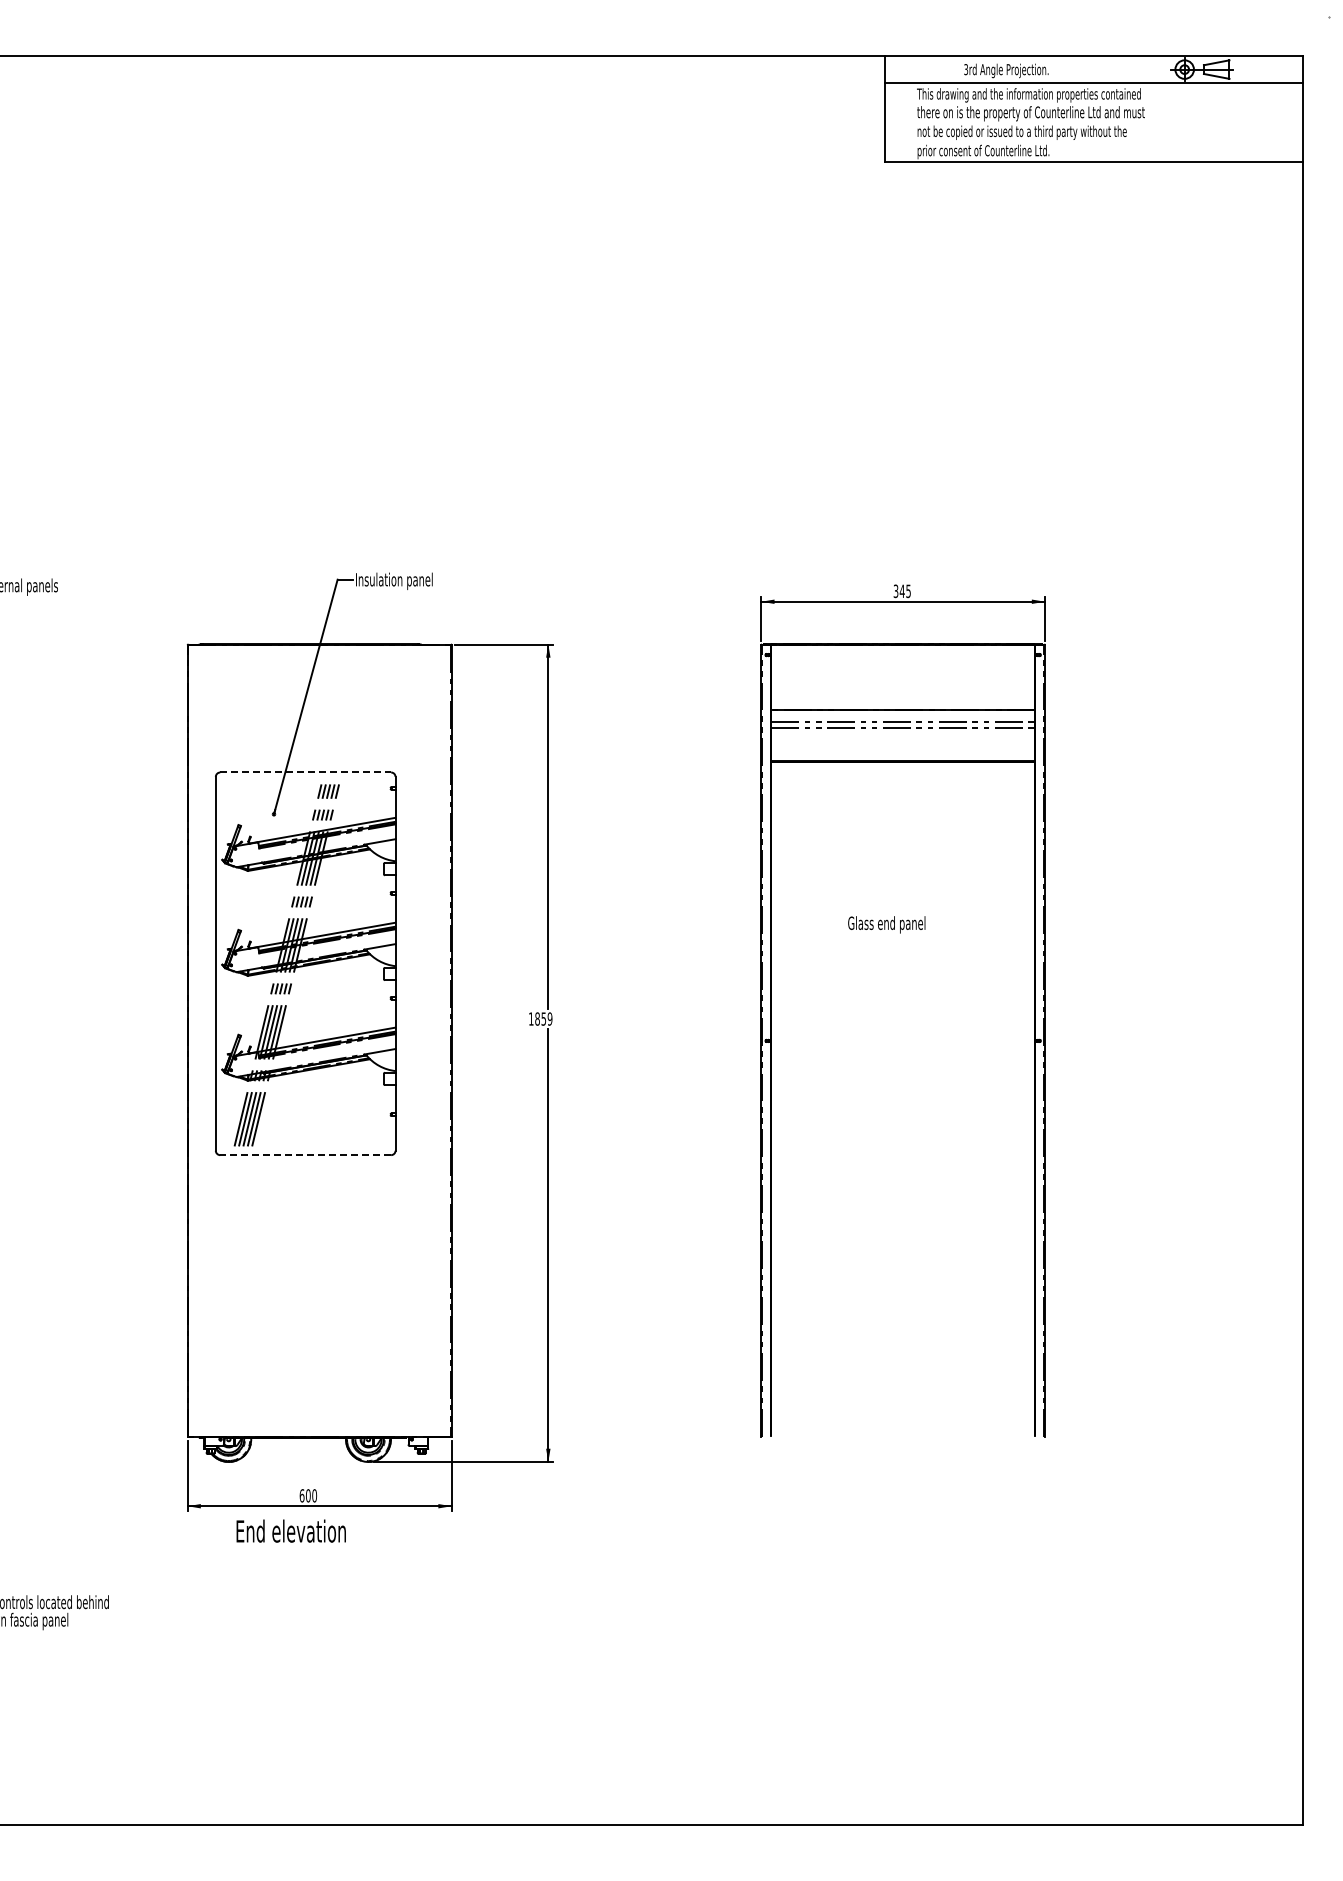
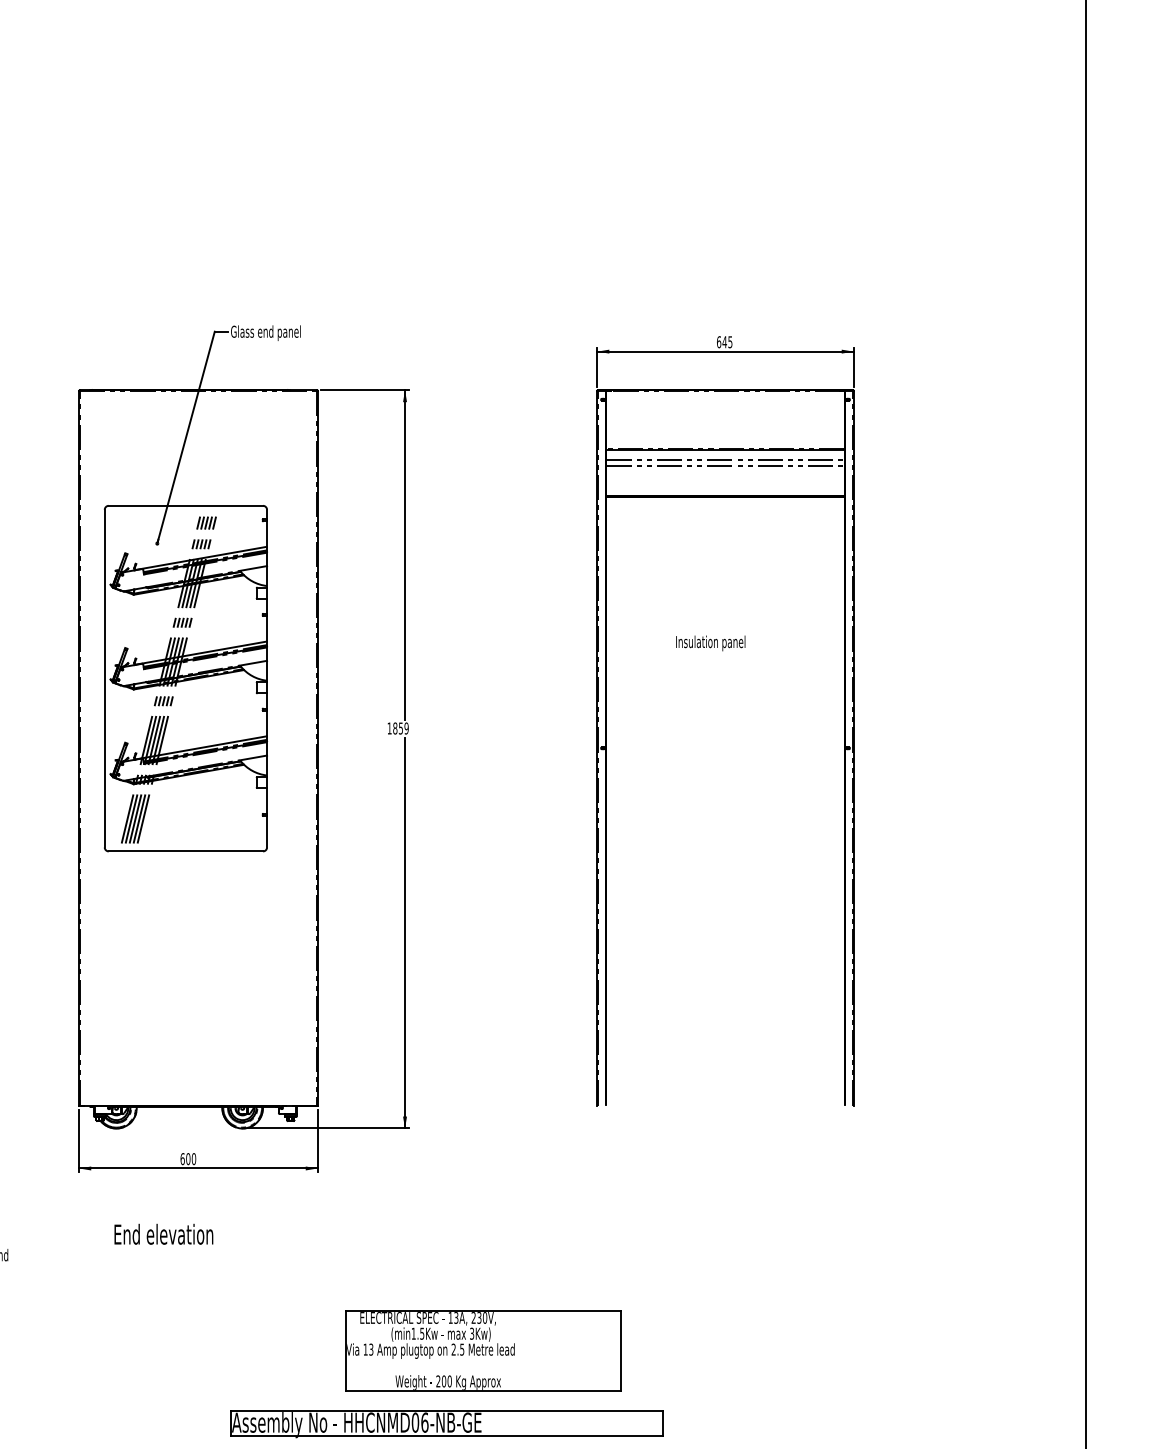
text: (393, 580) -> (265, 332), Insulation panel -> Glass end panel
text: (895, 591) -> (718, 342), 345 -> 645
line: (306, 772) -> (186, 505), dashed -> solid
text: (886, 924) -> (710, 643), Glass end panel -> Insulation panel
line: (305, 1155) -> (185, 851), dashed -> solid
text: (290, 1530) -> (163, 1233), moved
part: (634, 1707) -> (482, 1350), added
part: (594, 1789) -> (446, 1424), added

